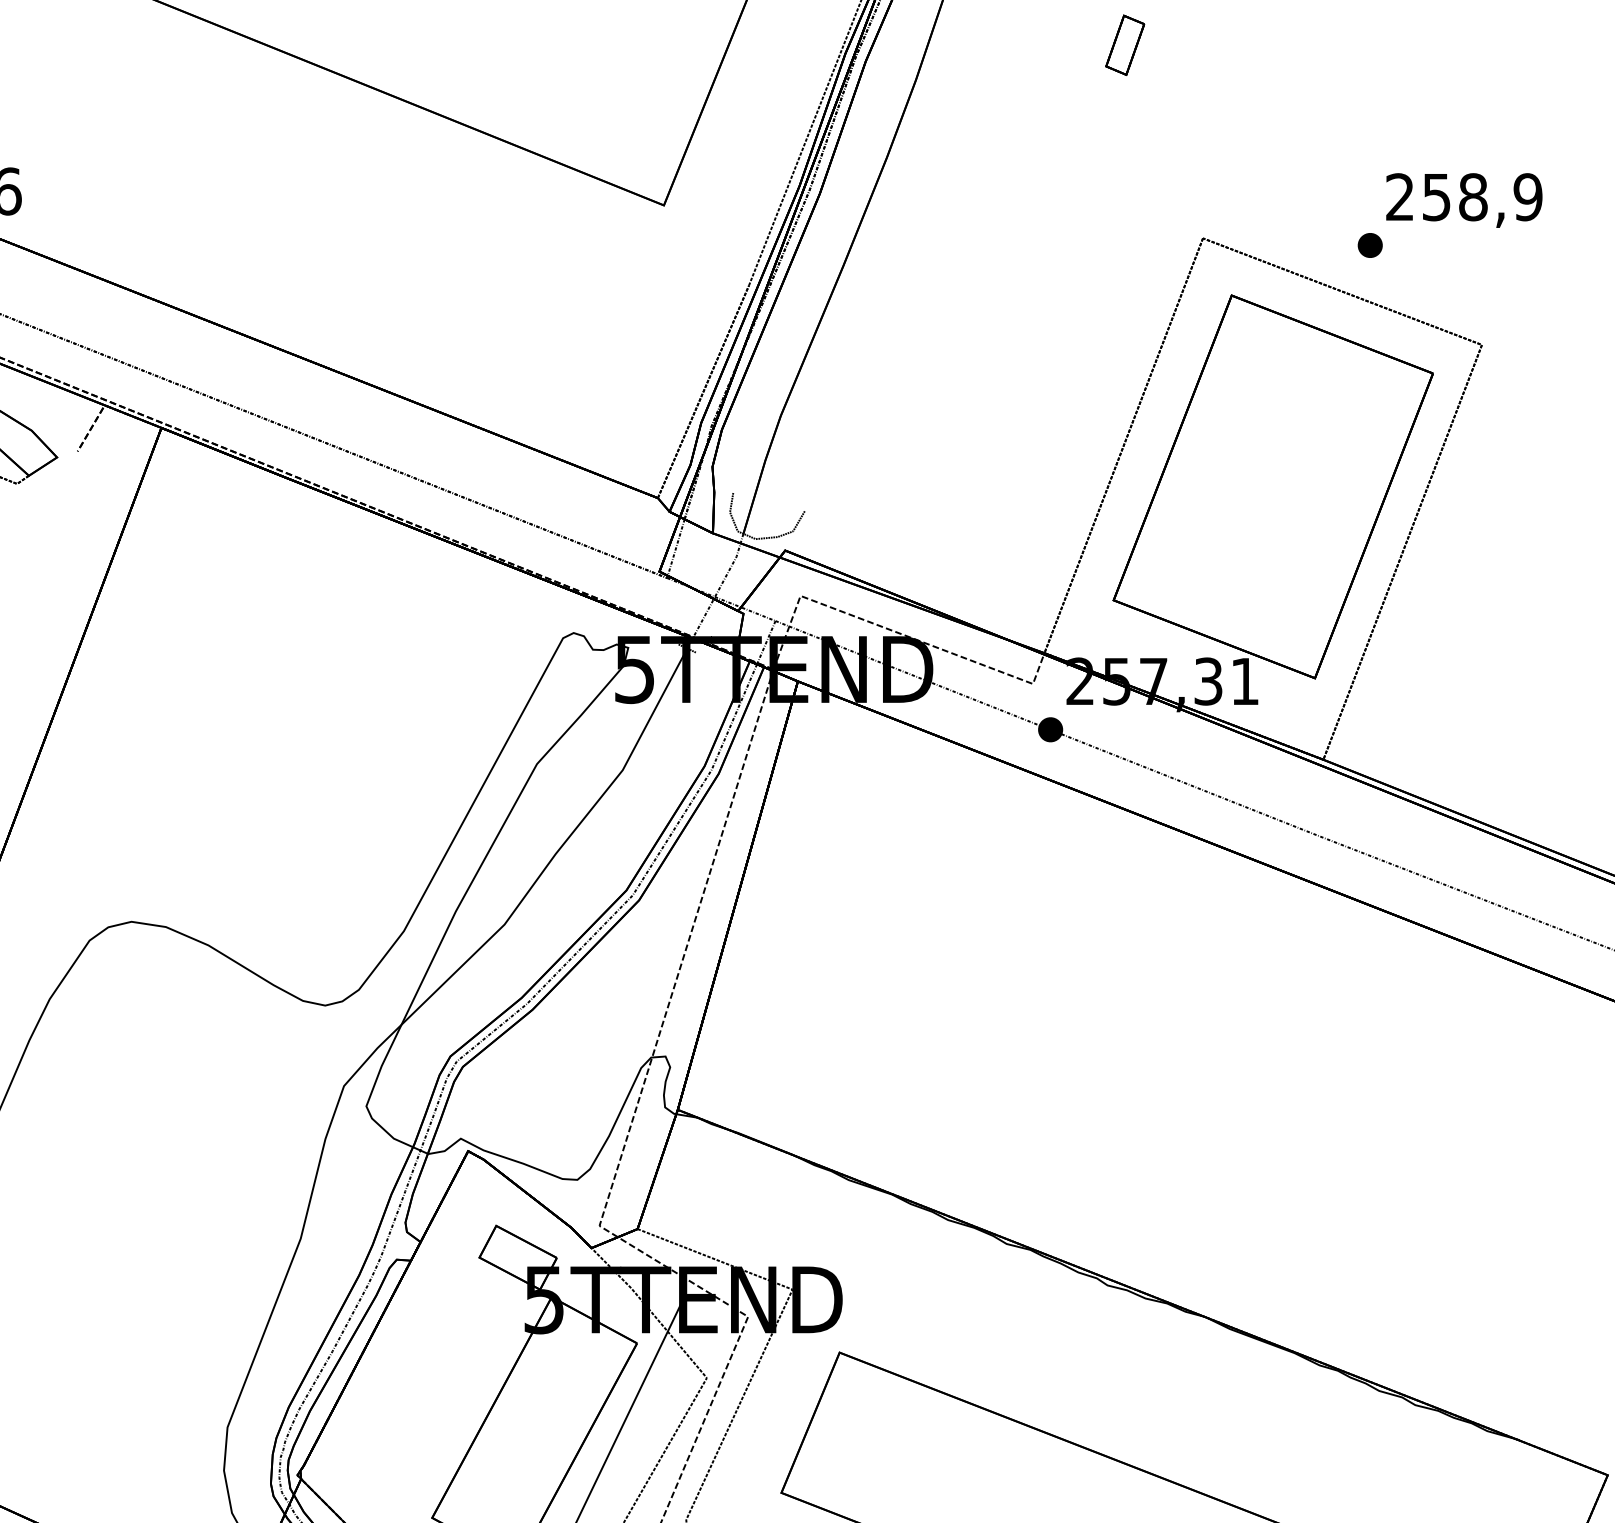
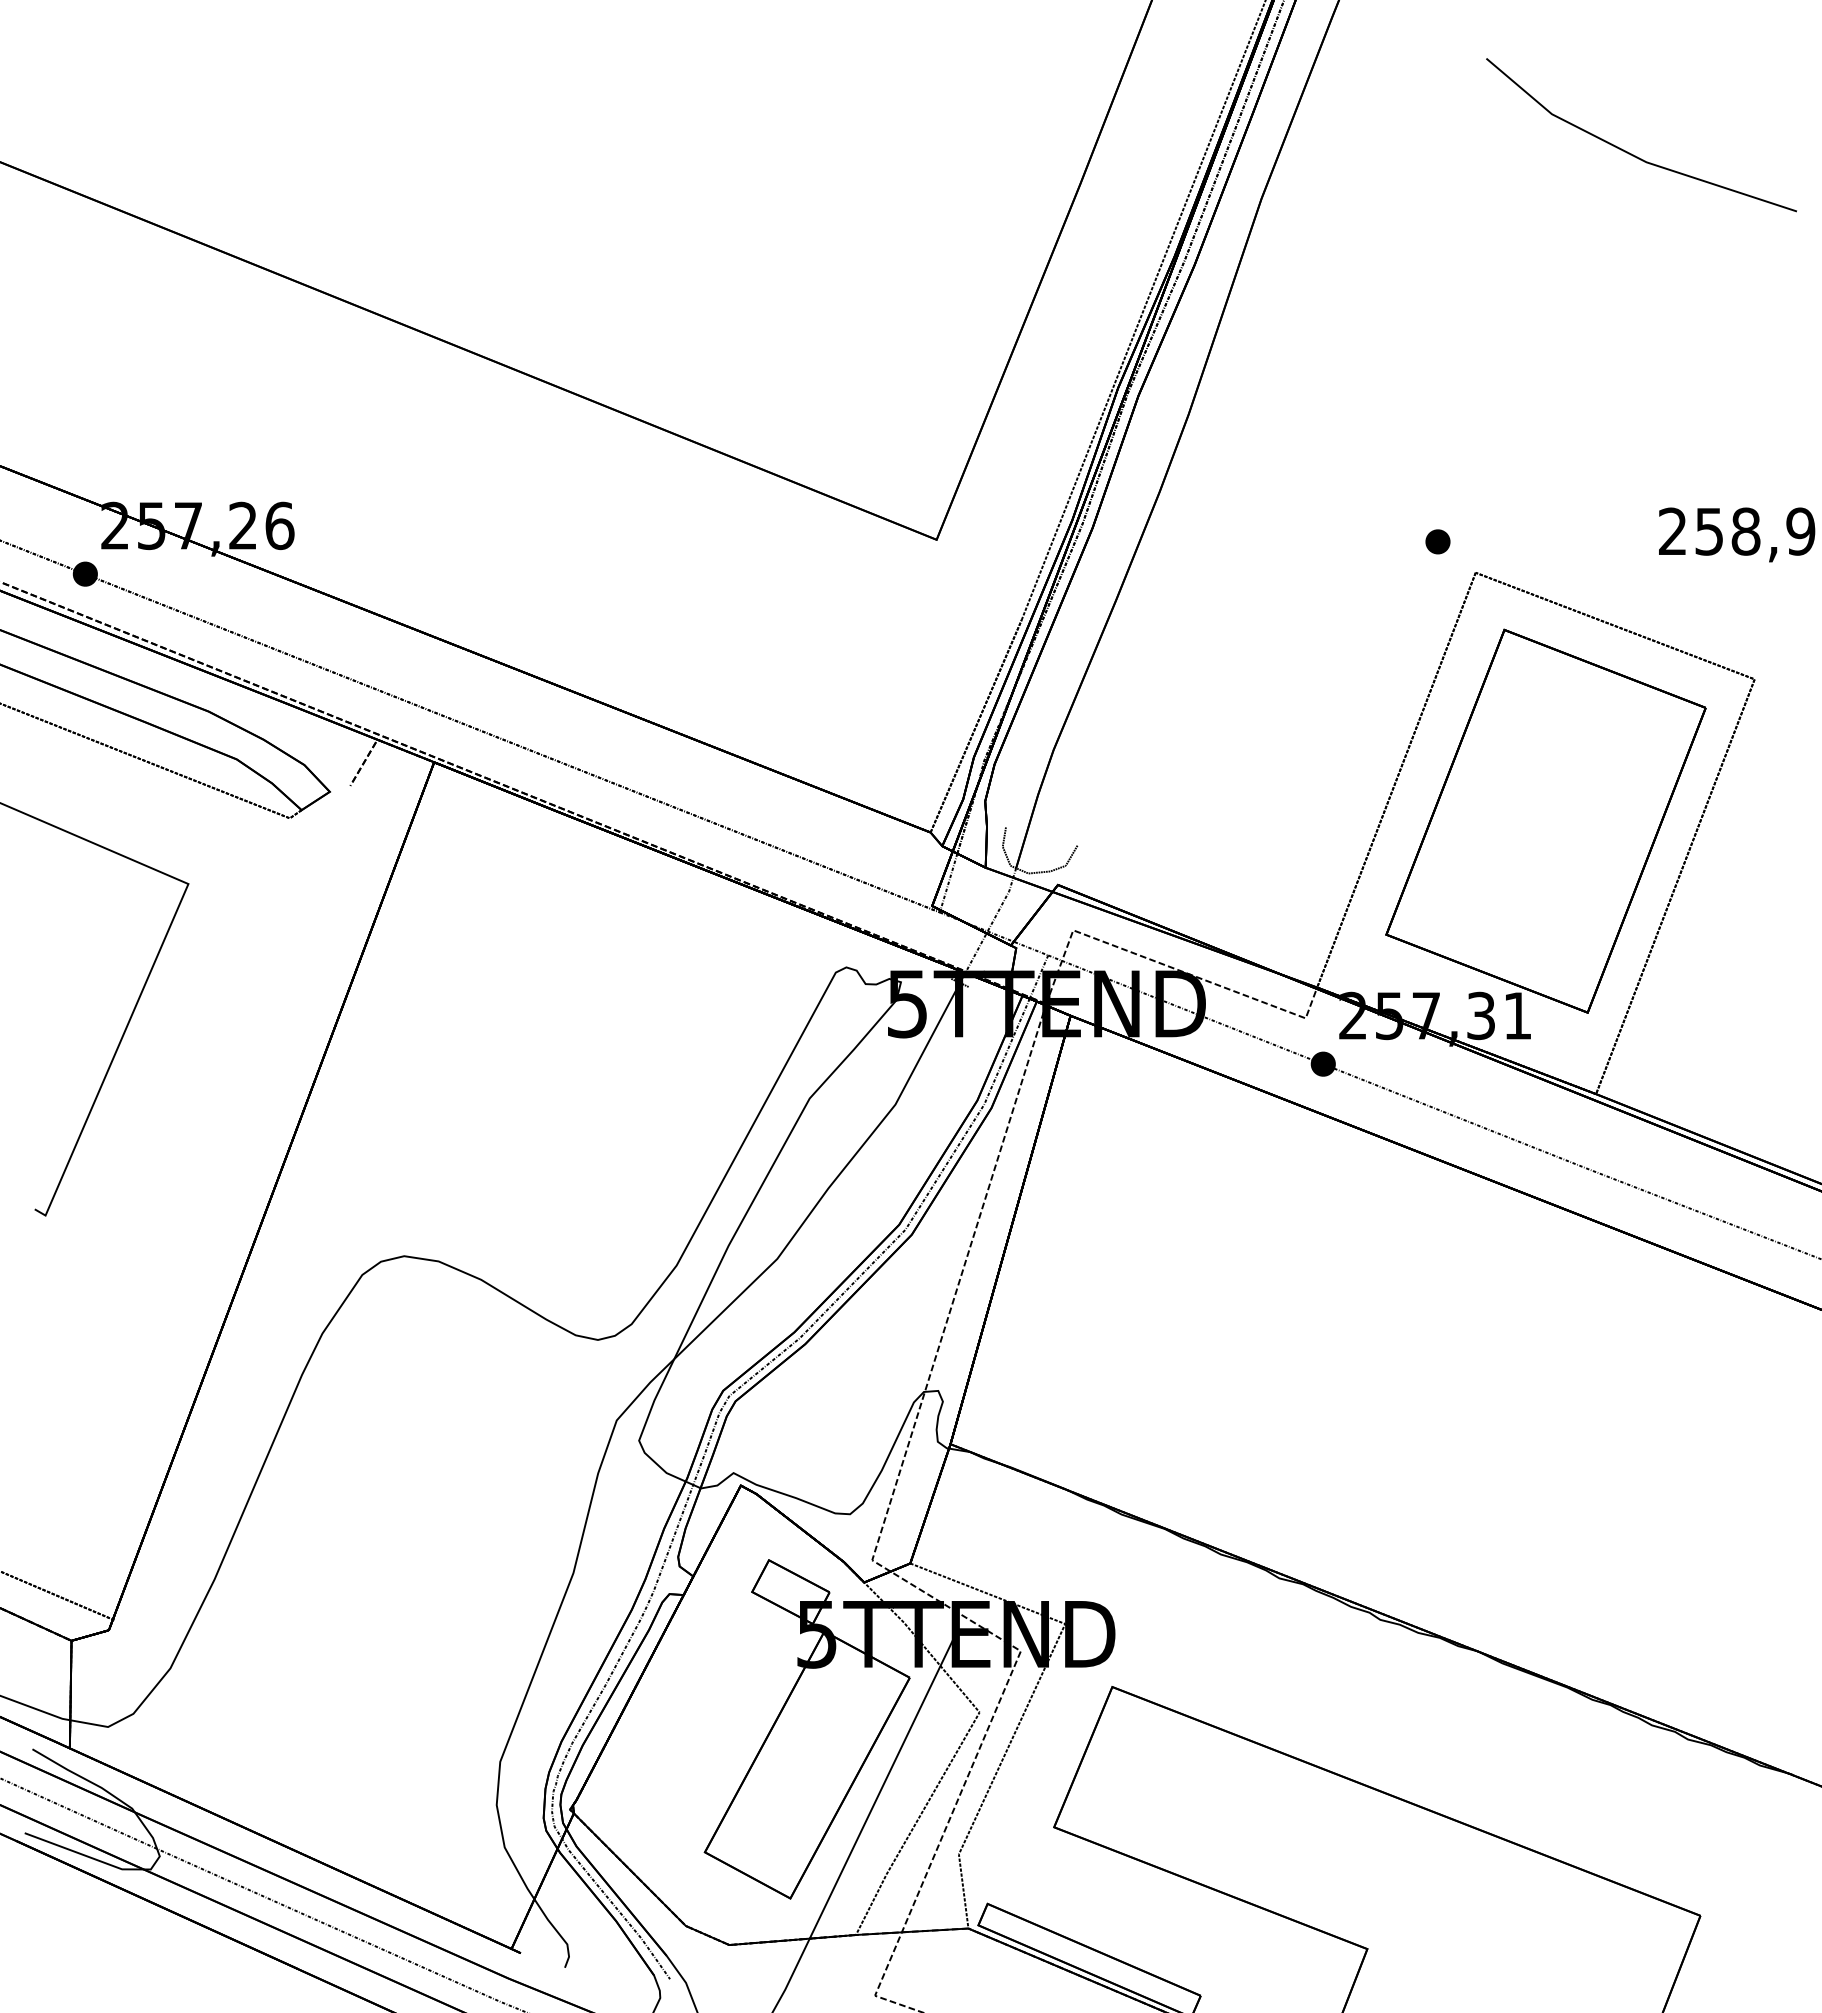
part: (1124, 45) -> (1397, 379), removed
part: (1369, 245) -> (1437, 541), moved

